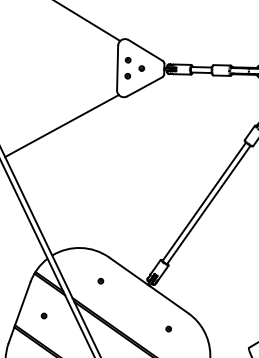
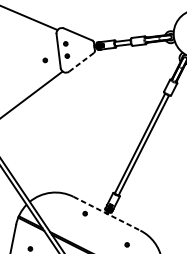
part: (141, 68) -> (45, 60), moved
line: (144, 86) -> (81, 62), solid -> dashed
part: (100, 281) -> (84, 213), moved
line: (149, 285) -> (107, 213), solid -> dashed

